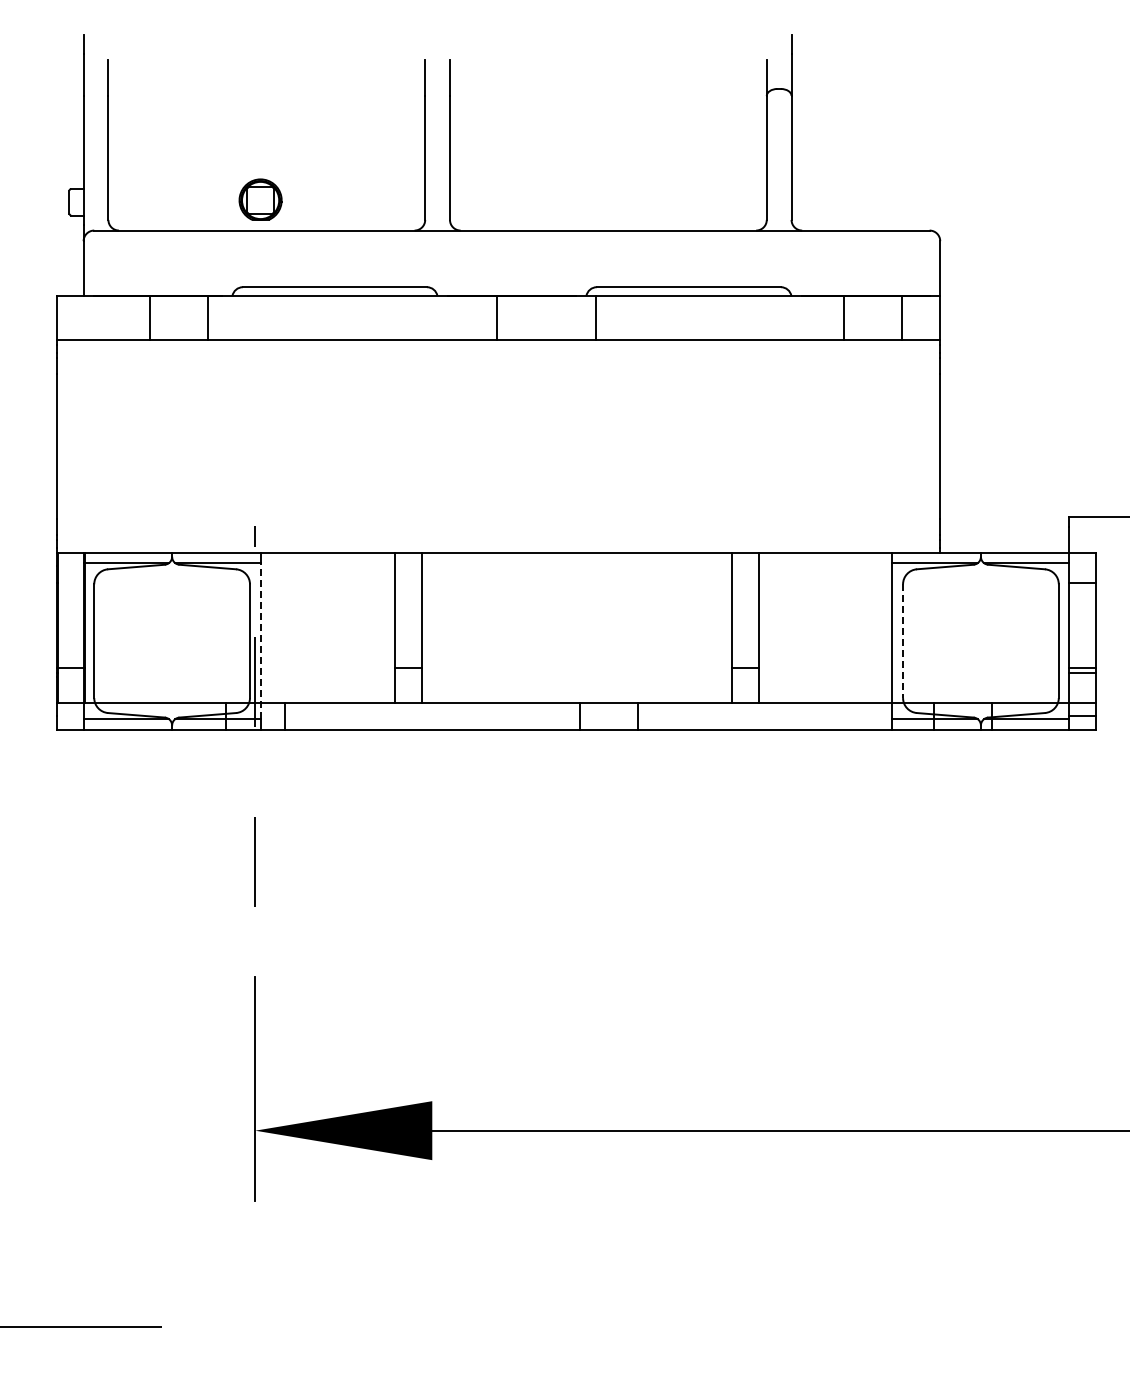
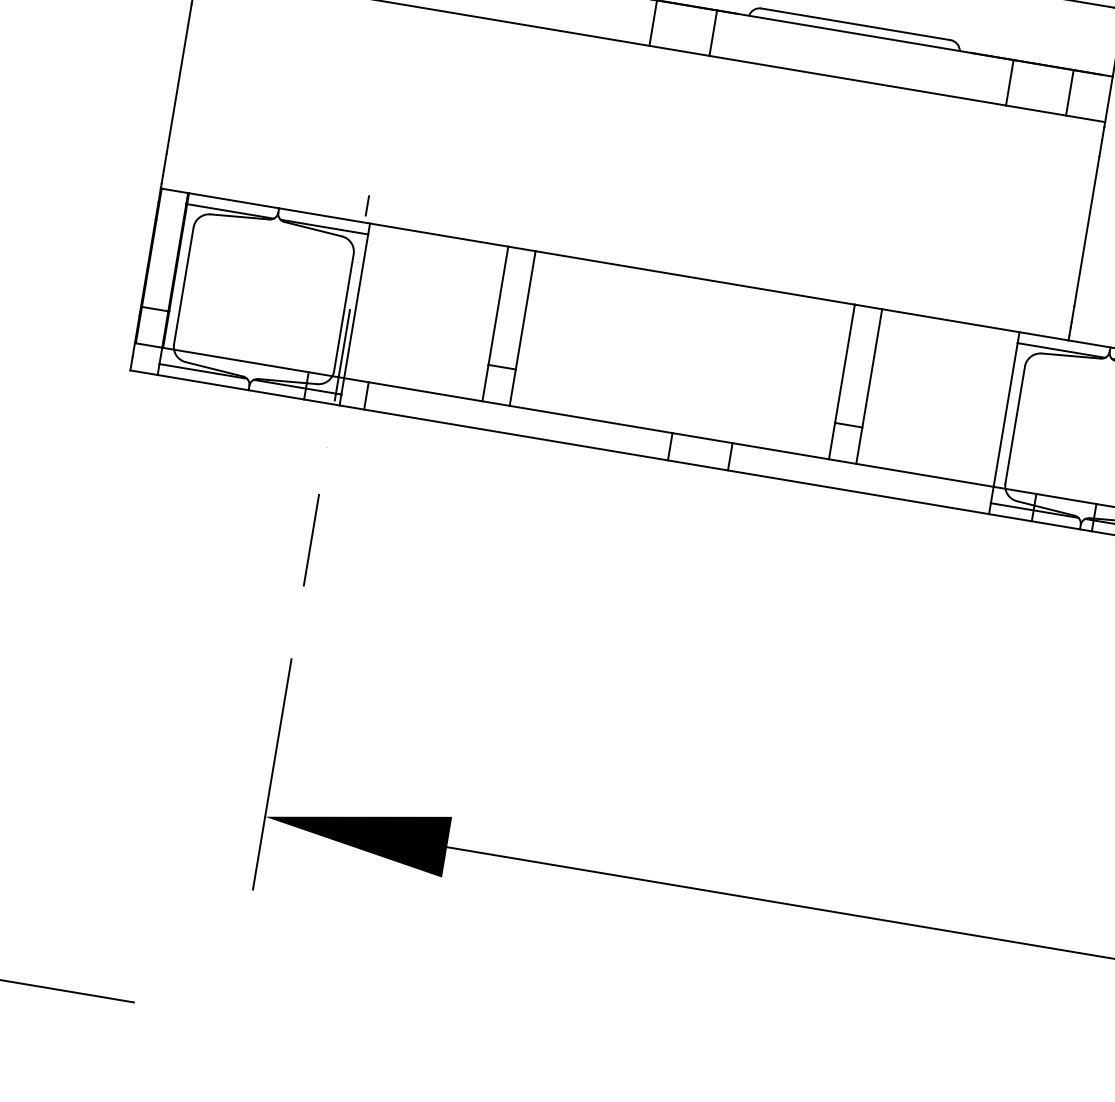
line: (596, 318) -> (713, 33), moved
line: (260, 641) -> (354, 314), dashed -> solid
line: (903, 641) -> (1015, 425), dashed -> solid

